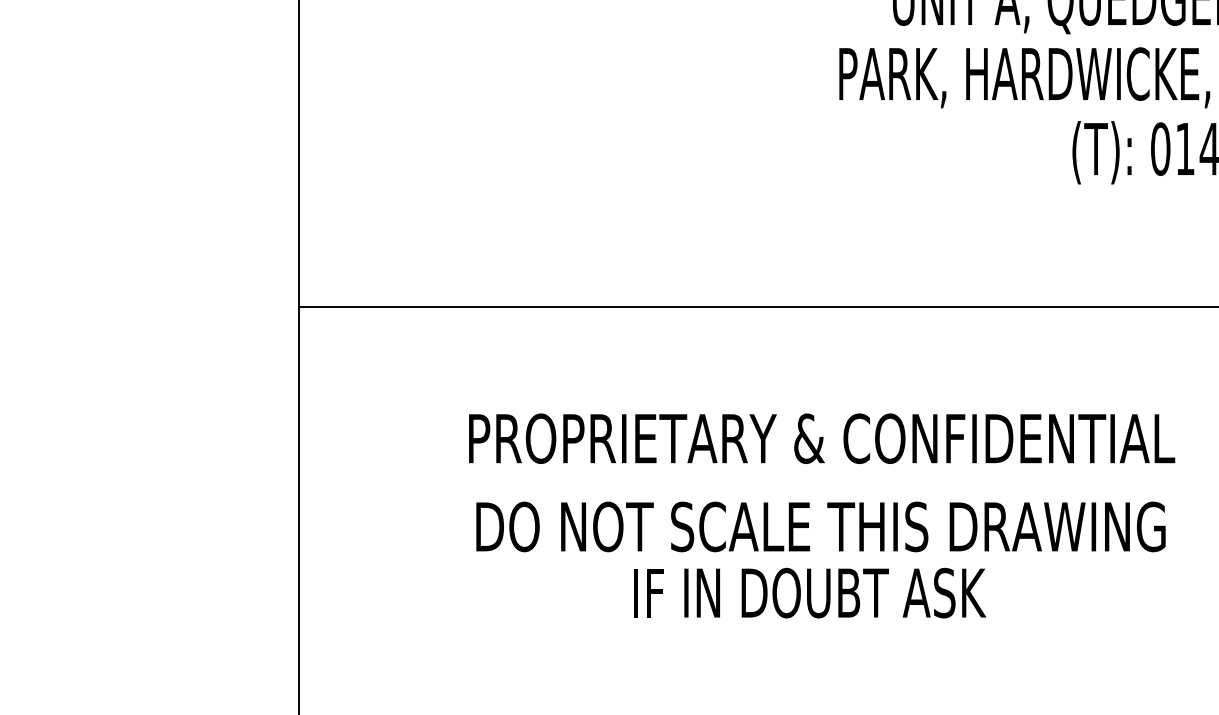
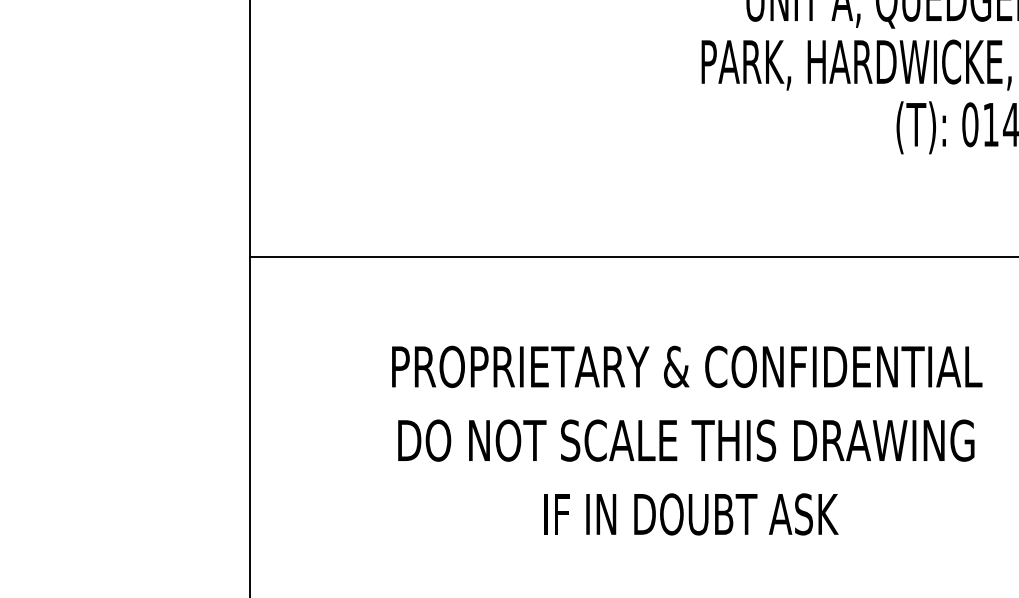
text: (810, 592) -> (691, 513), moved

